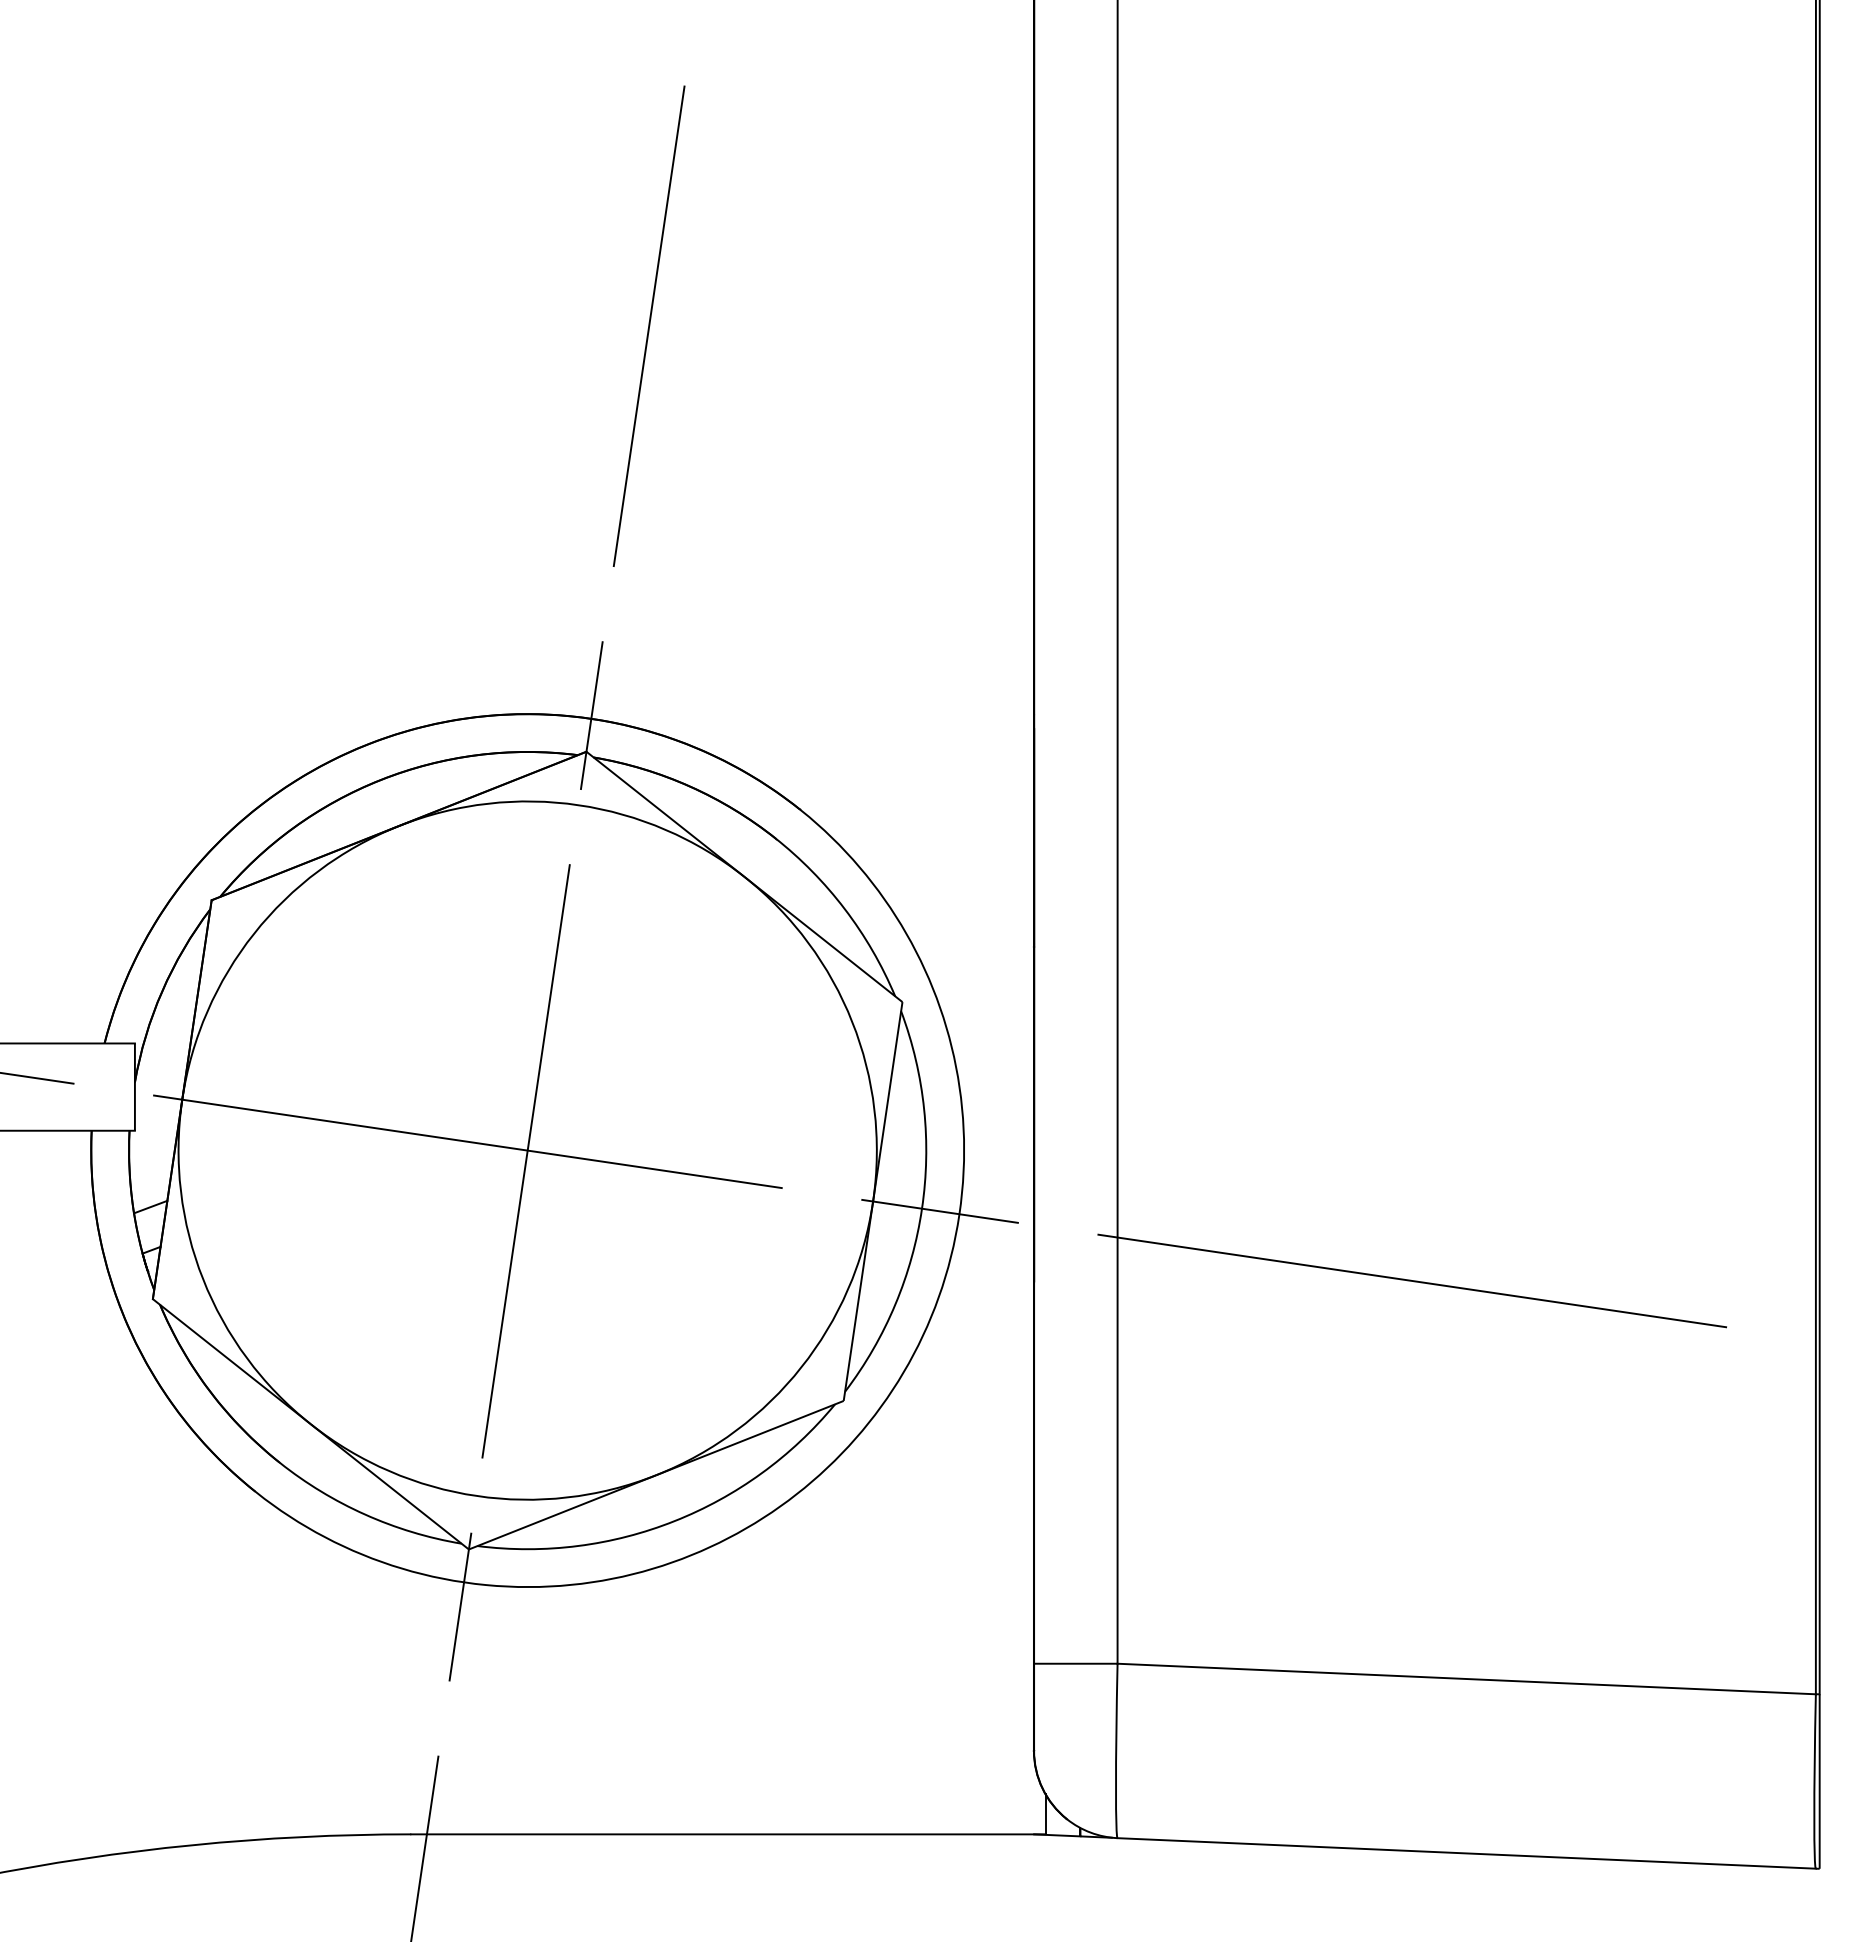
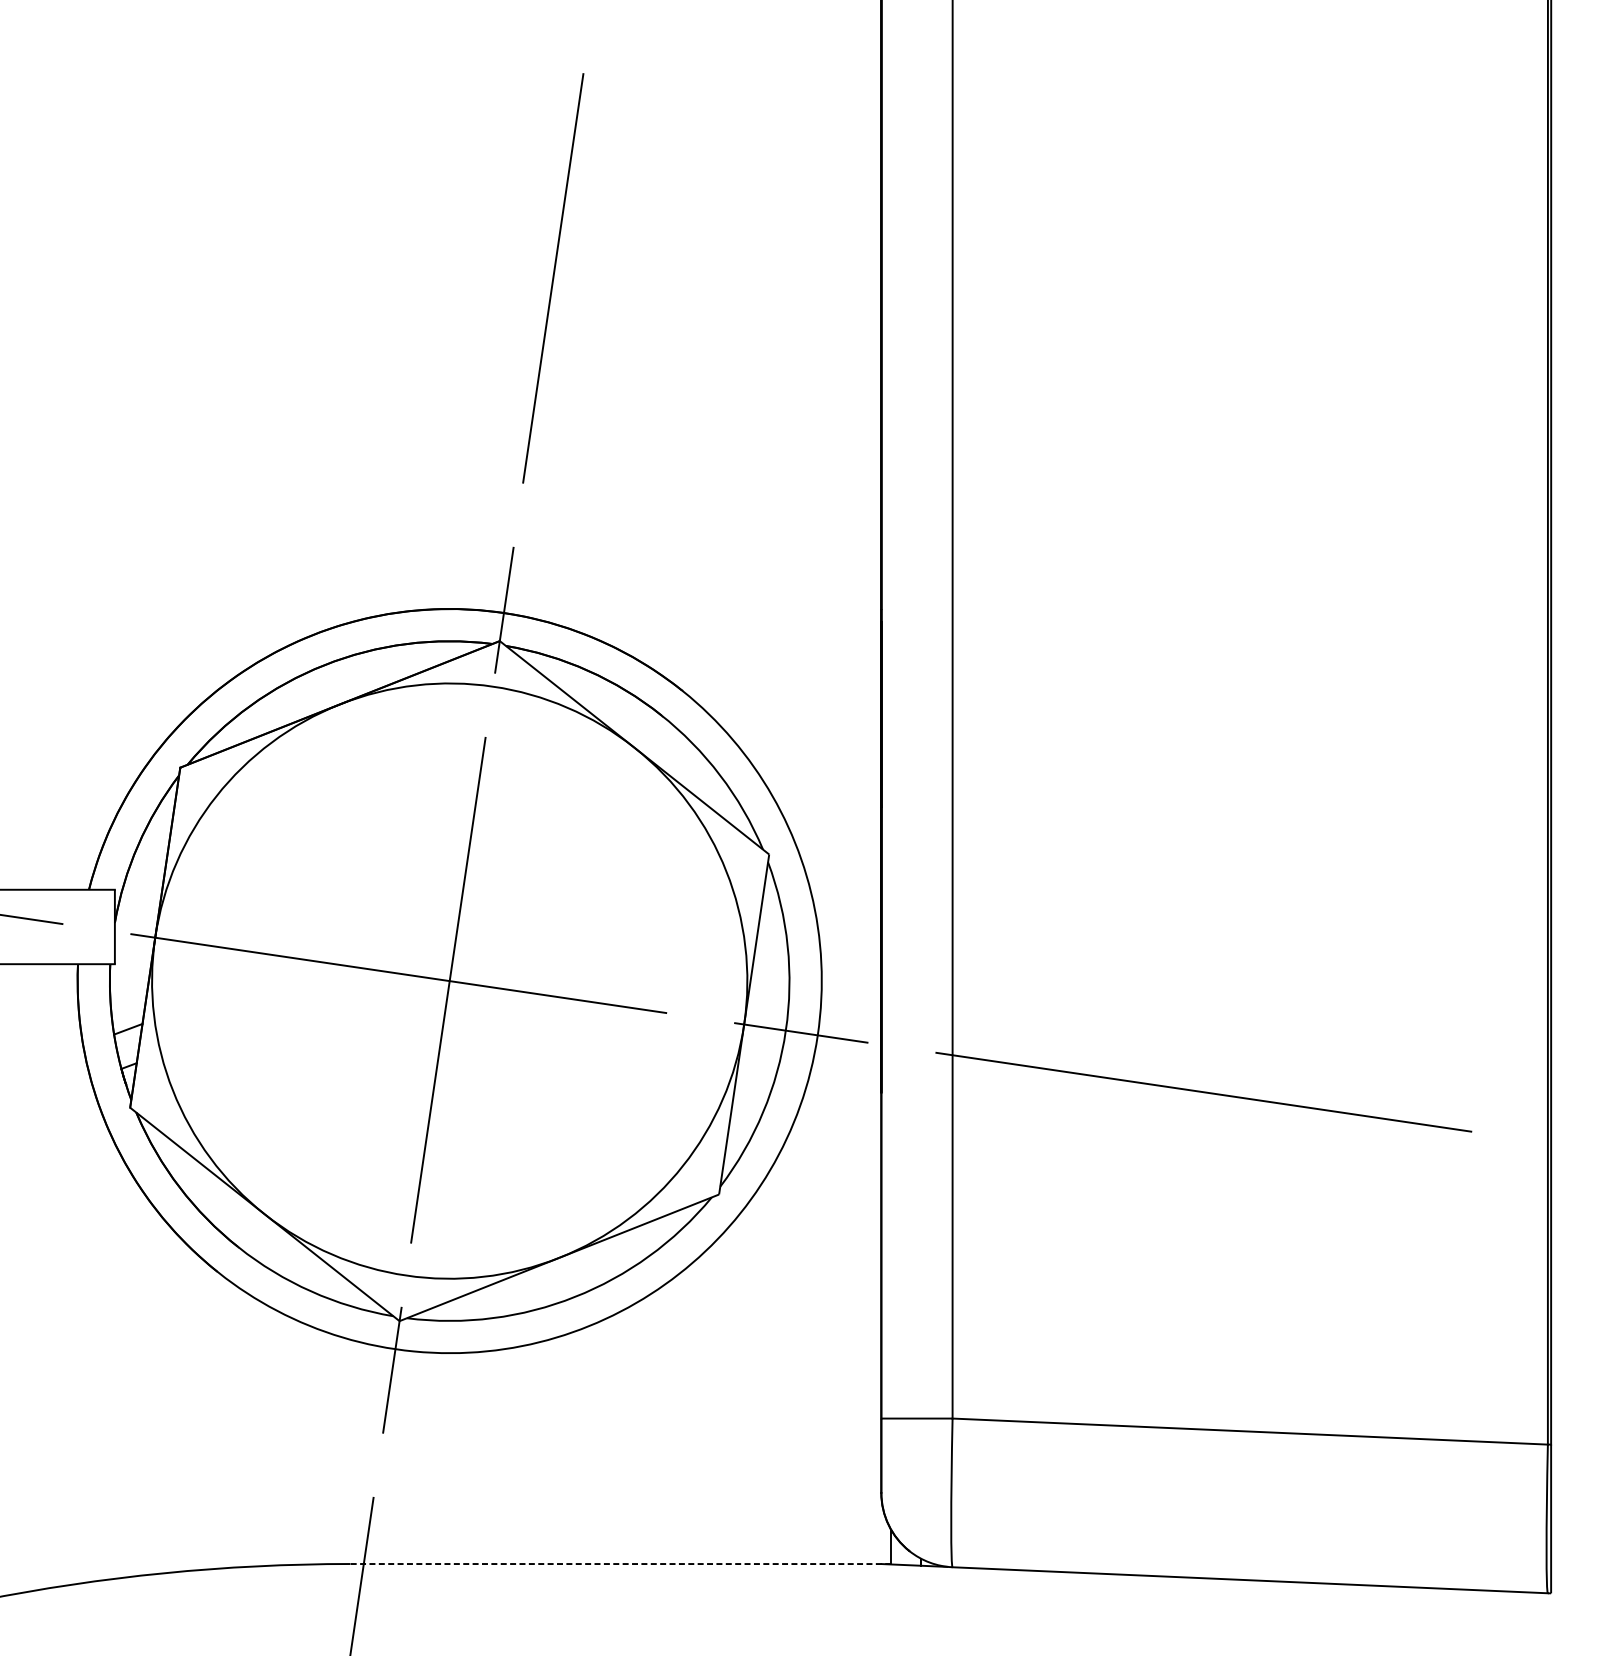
line: (727, 1834) -> (620, 1564), solid -> dashed

